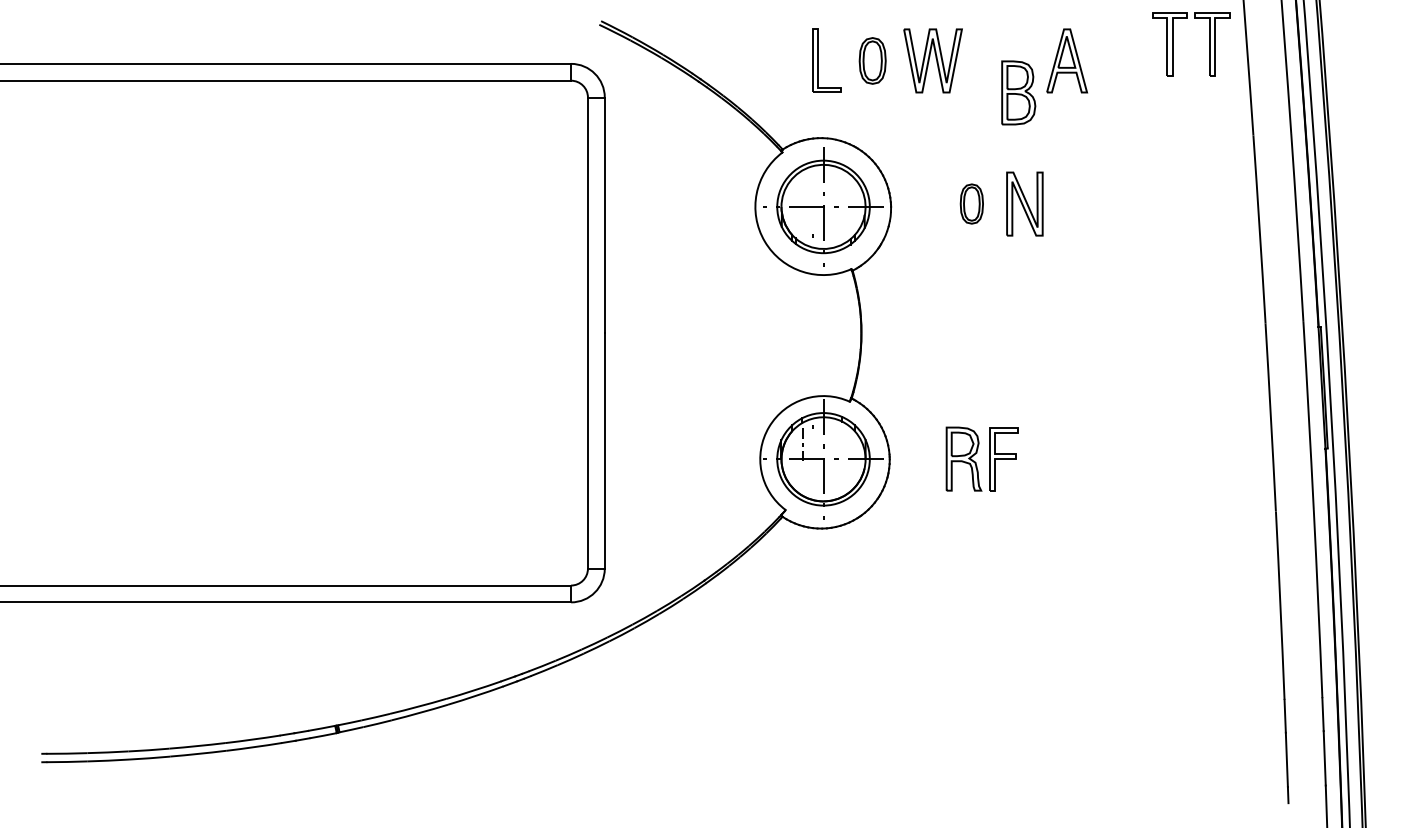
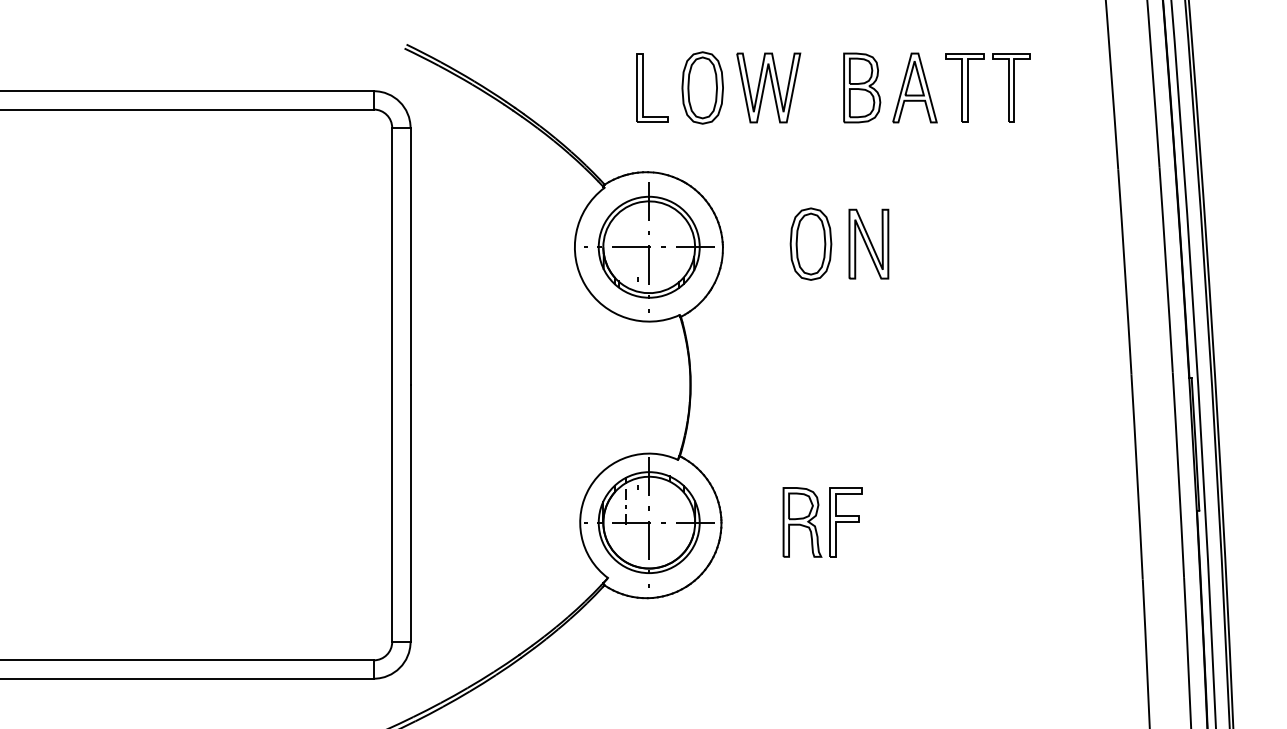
part: (1173, 44) -> (968, 87), moved
part: (872, 60) -> (702, 87), size x1.43
part: (1018, 92) -> (861, 87), moved
part: (971, 203) -> (810, 243), size x1.67

